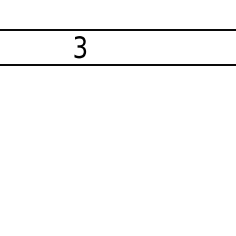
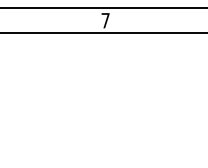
text: (80, 46) -> (105, 20), 3 -> 7

